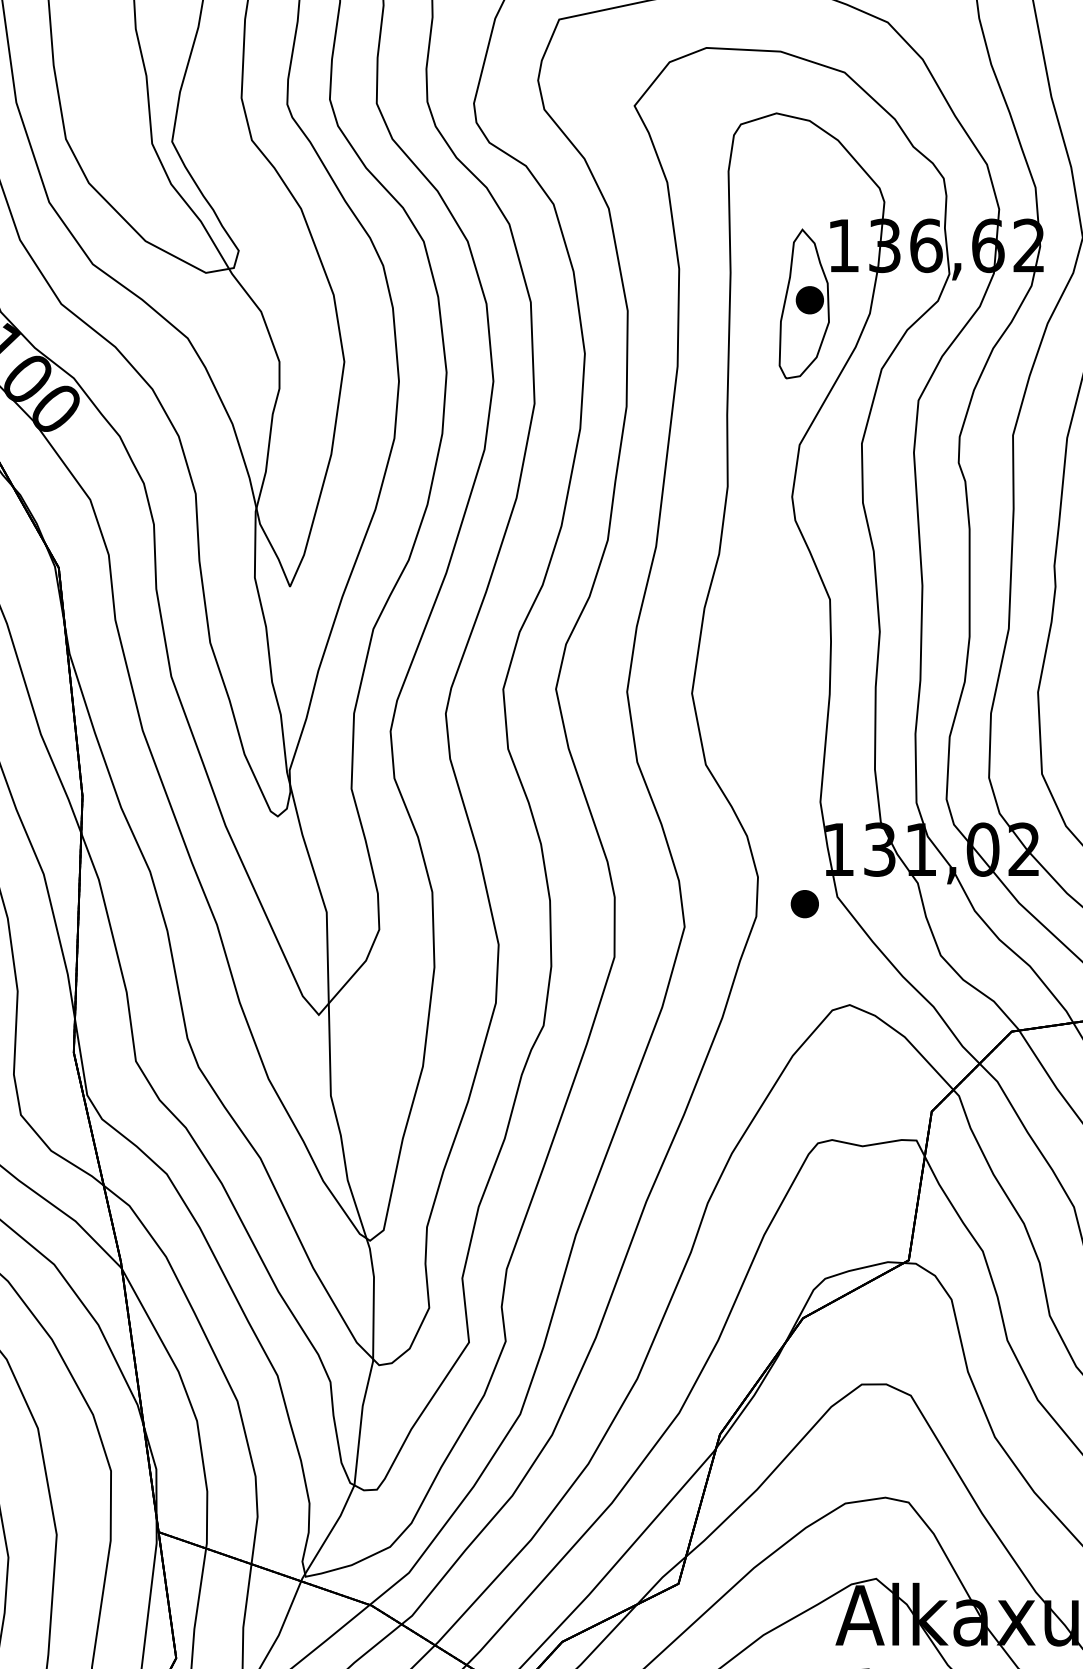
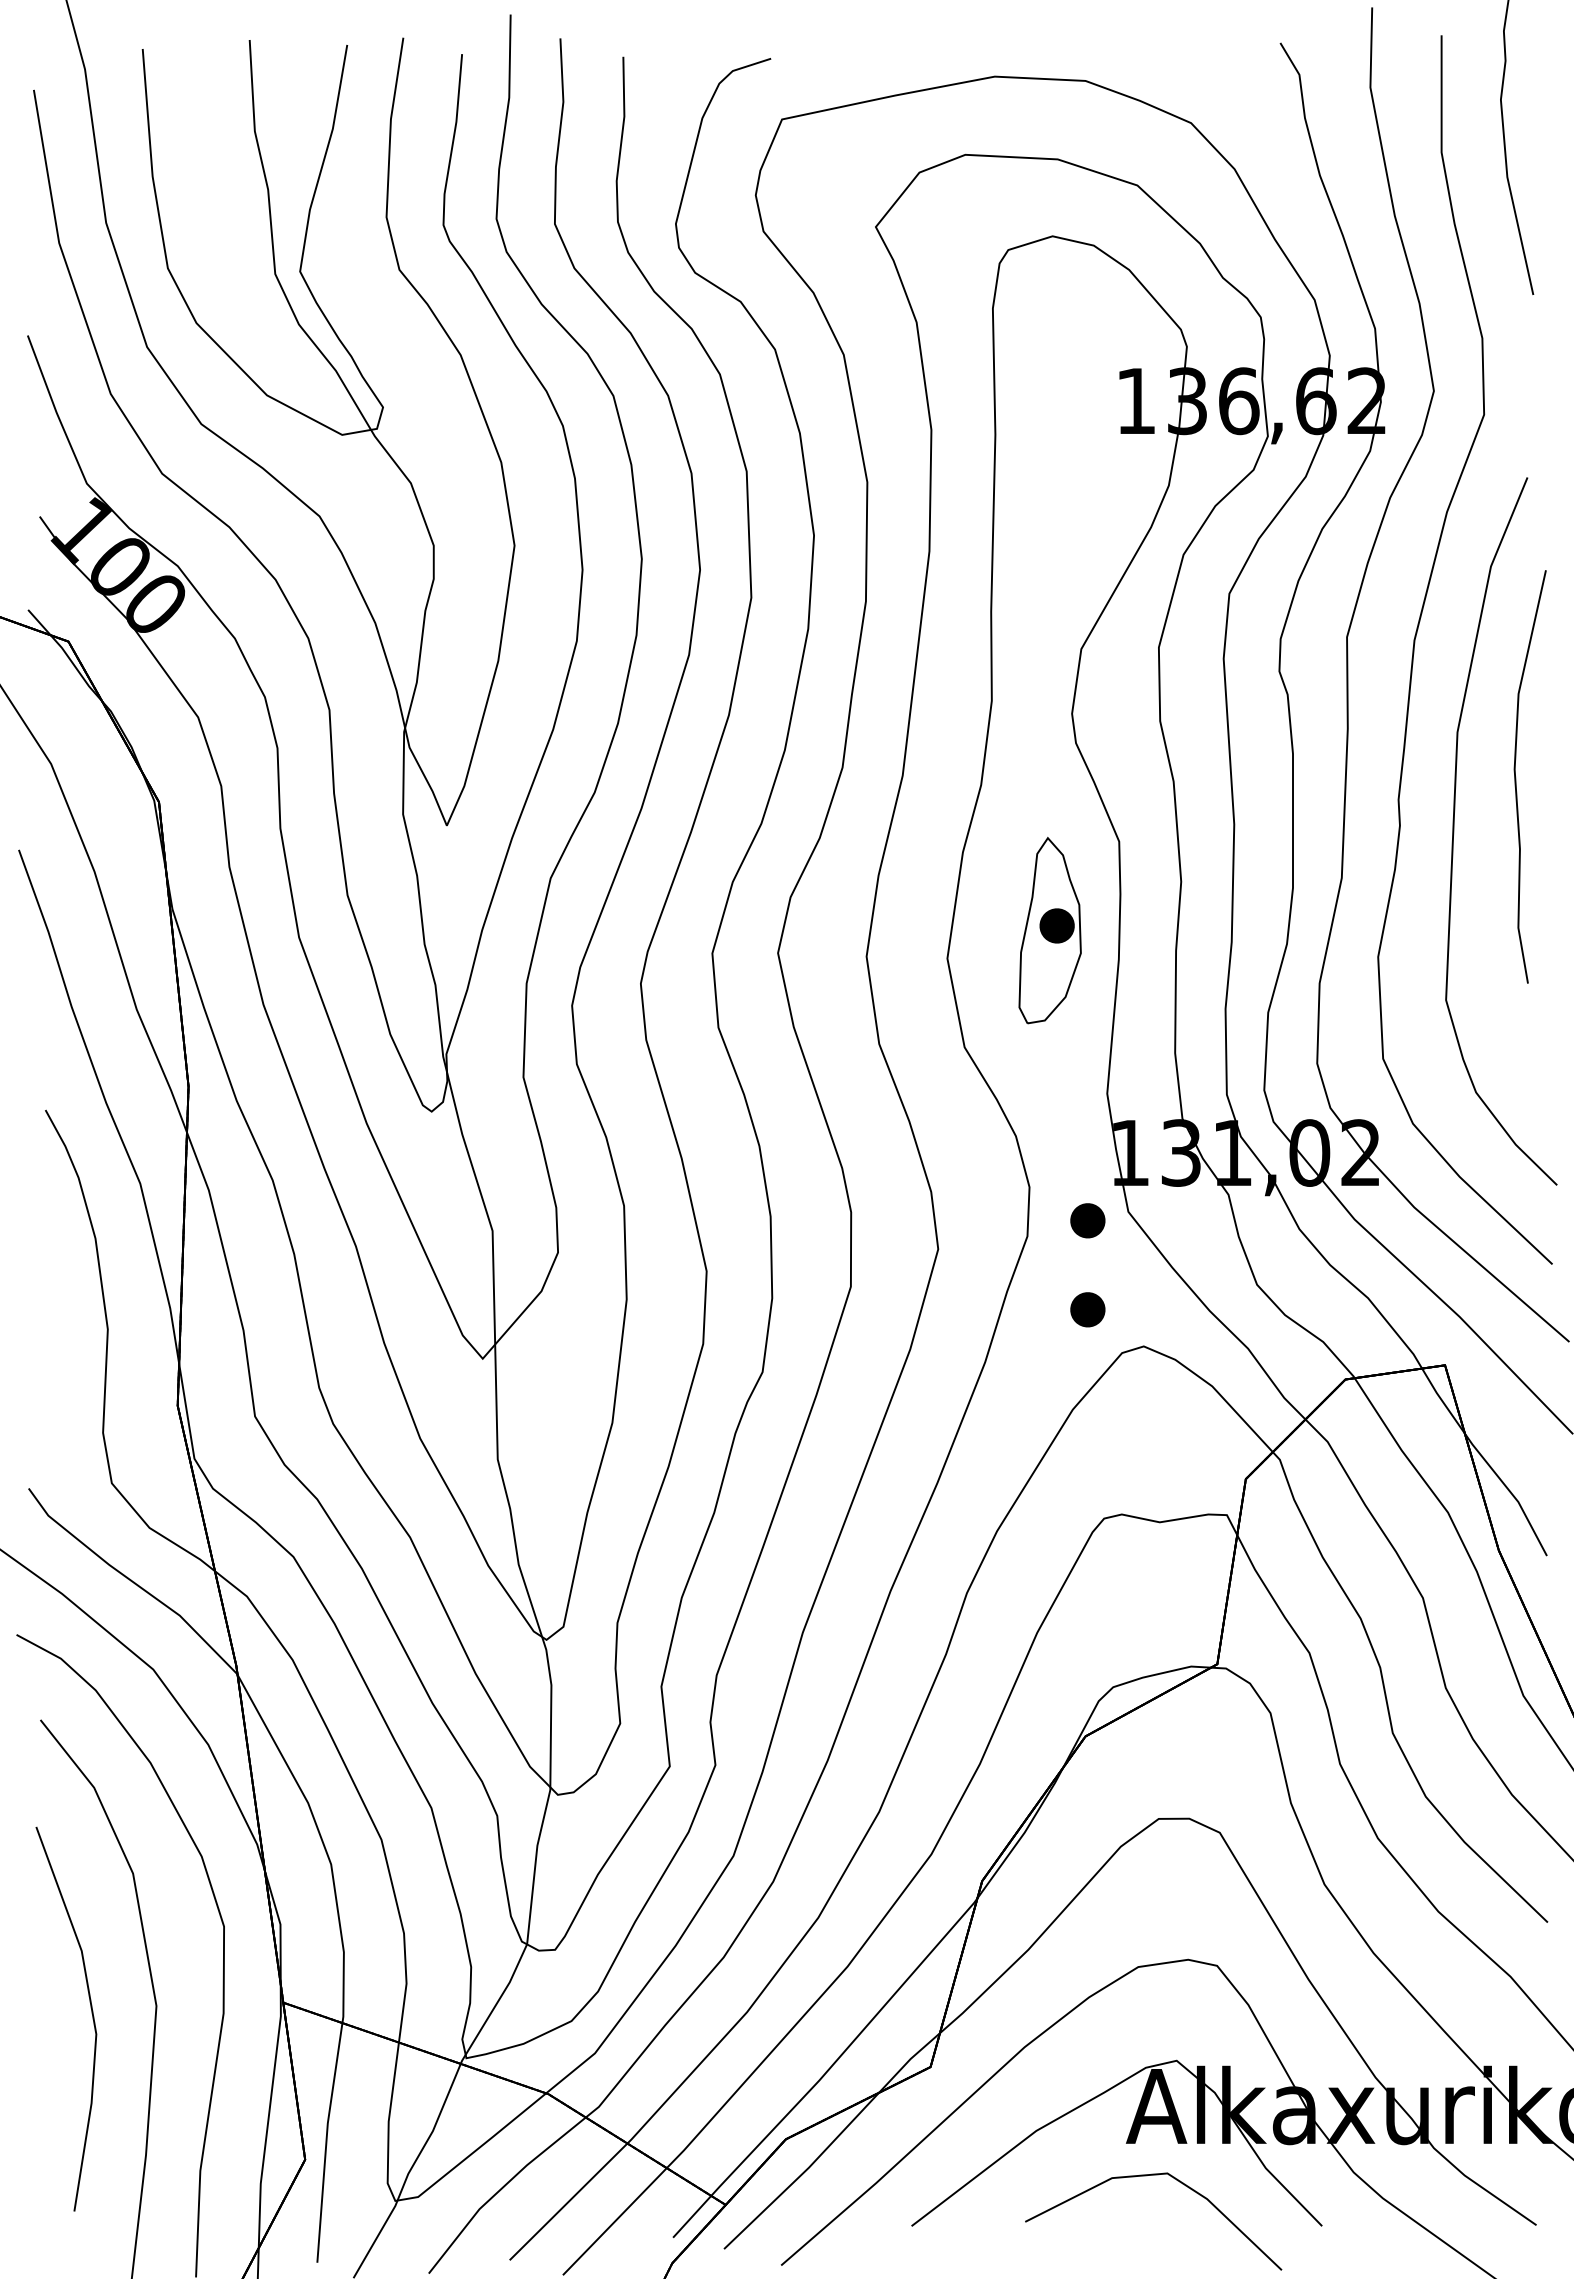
part: (803, 303) -> (1049, 930), moved
part: (804, 975) -> (1087, 1309), added

